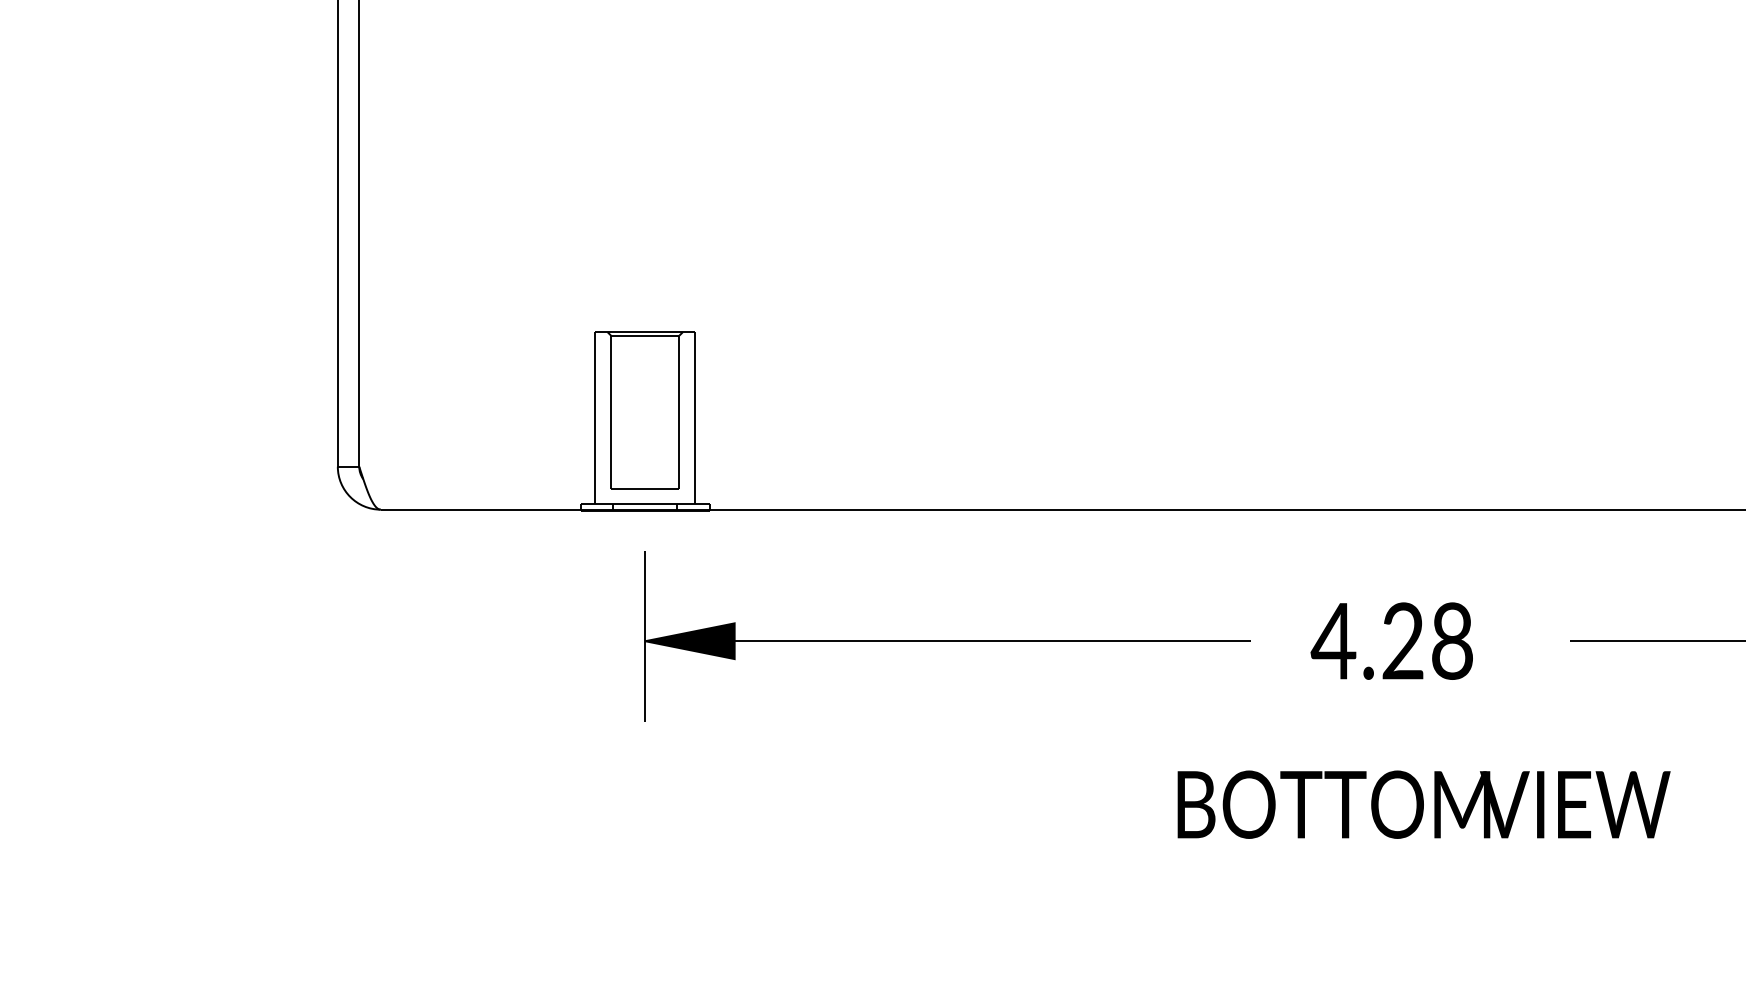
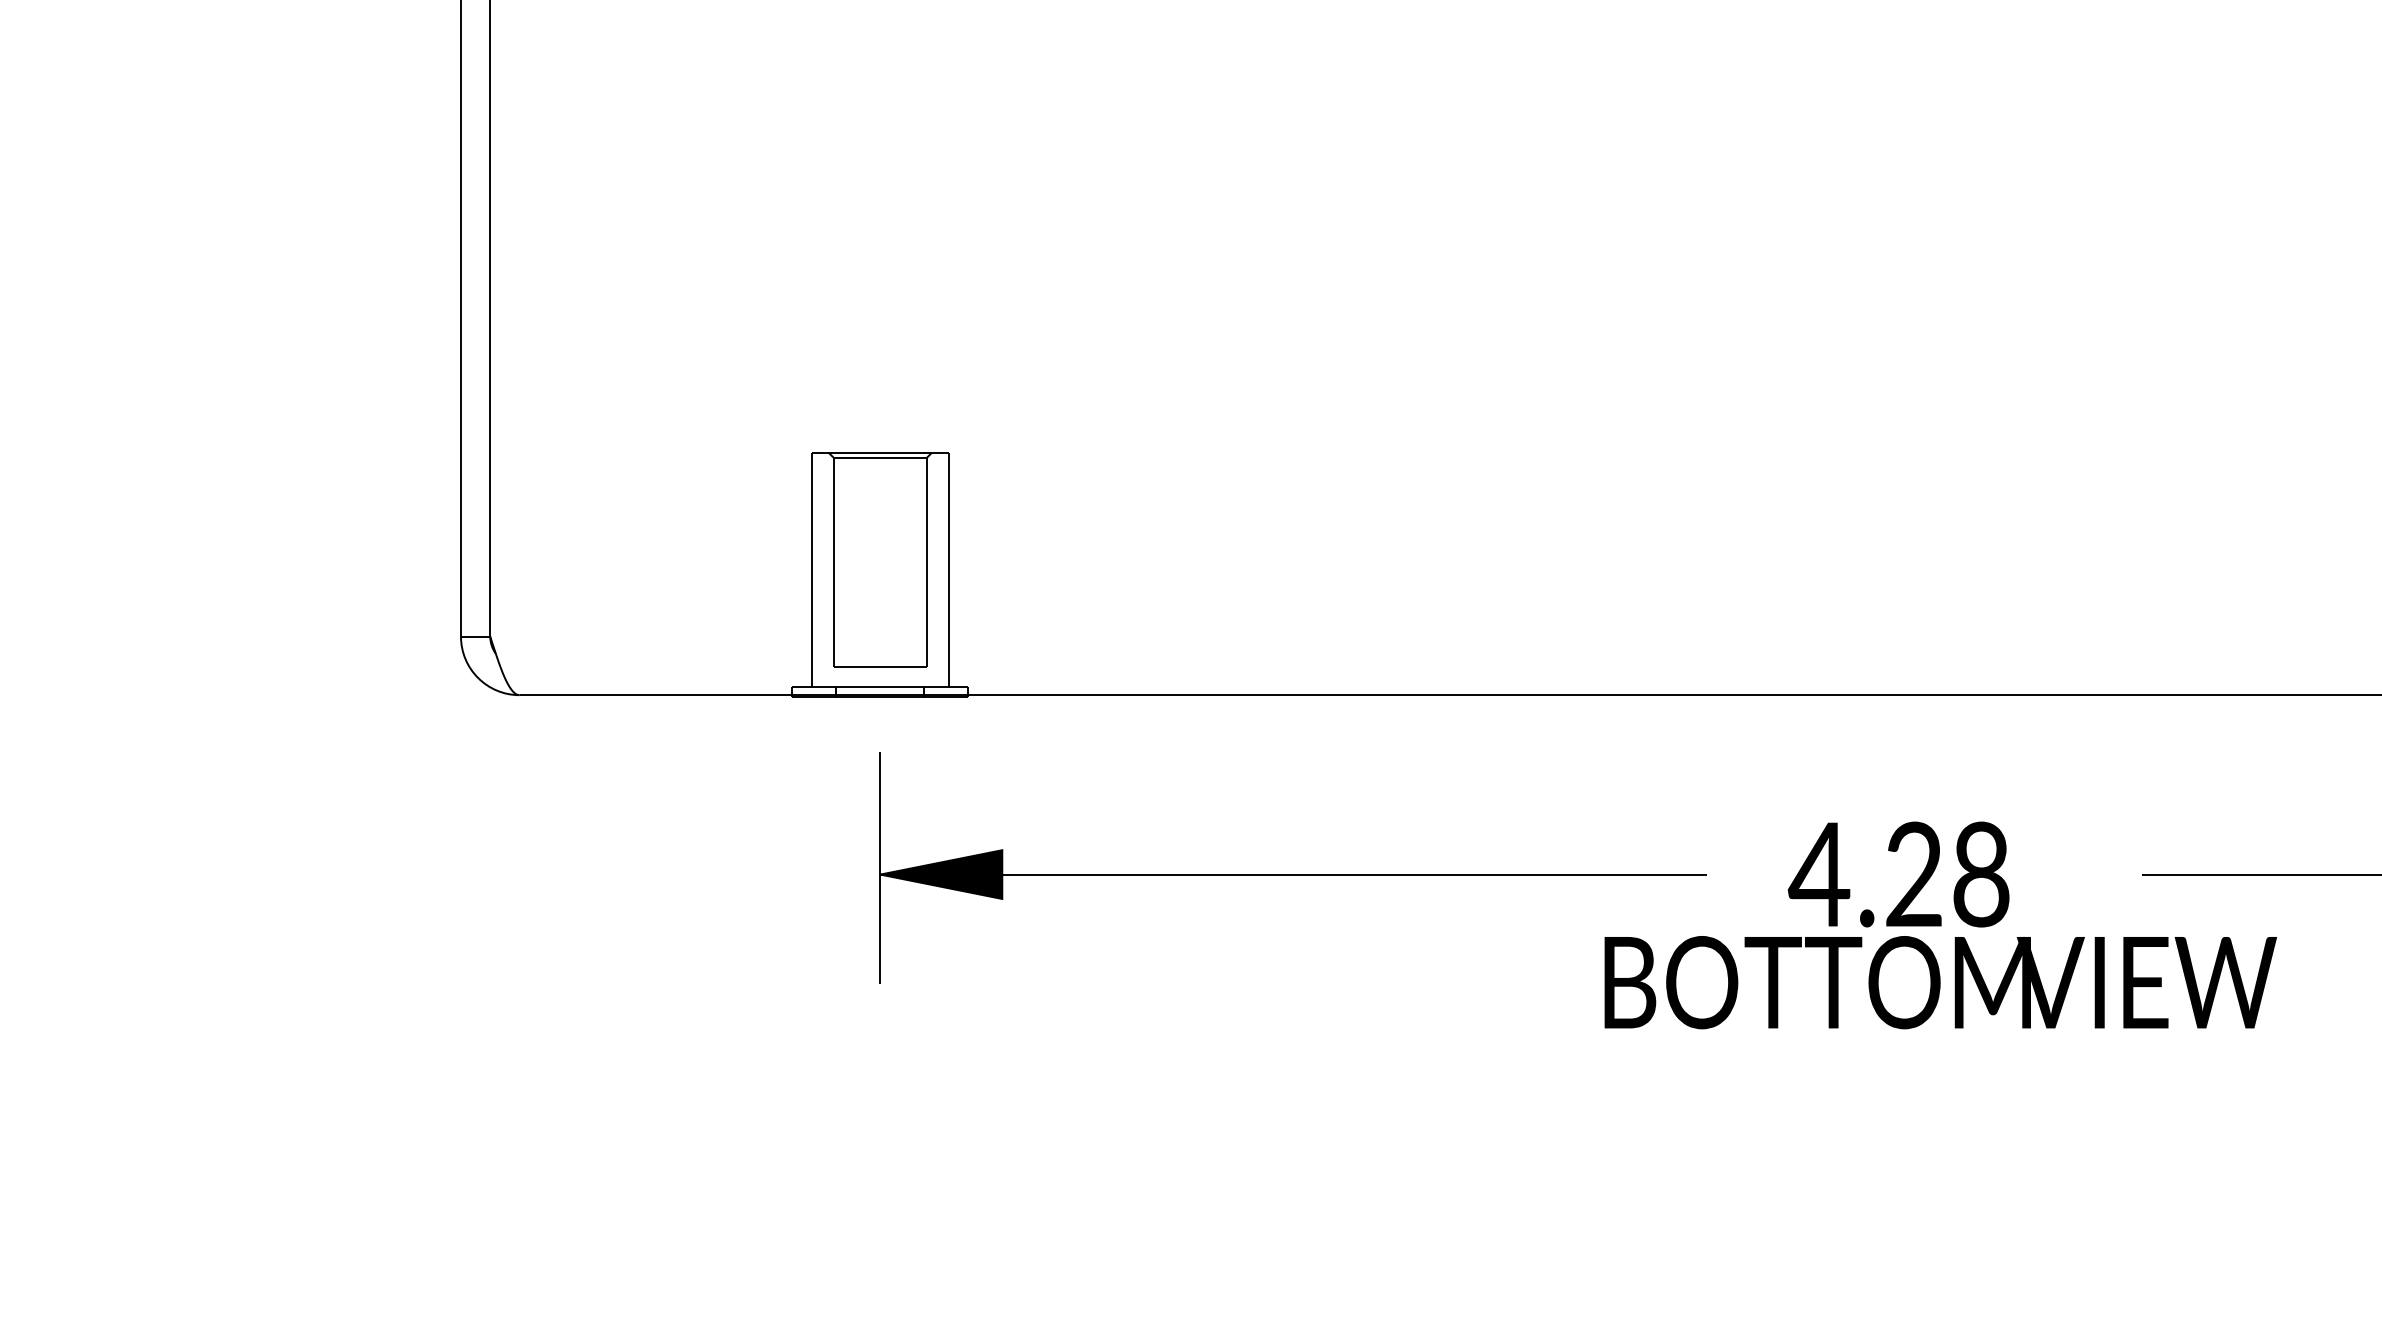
text: (1423, 804) -> (1940, 982), moved

